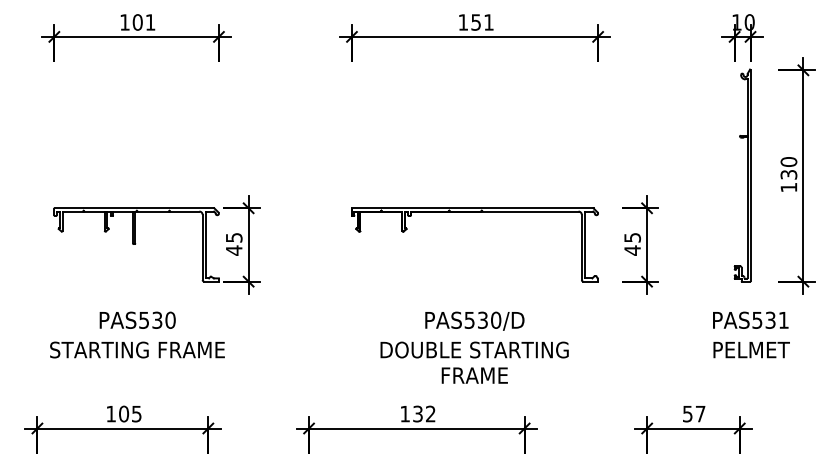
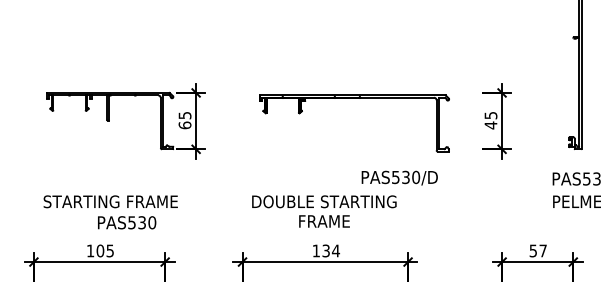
part: (474, 212) -> (354, 98), moved
text: (233, 250) -> (184, 125), 45 -> 65
text: (137, 319) -> (126, 222), moved
text: (474, 320) -> (399, 177), moved
text: (474, 362) -> (324, 211), moved
text: (430, 413) -> (335, 250), 132 -> 134

